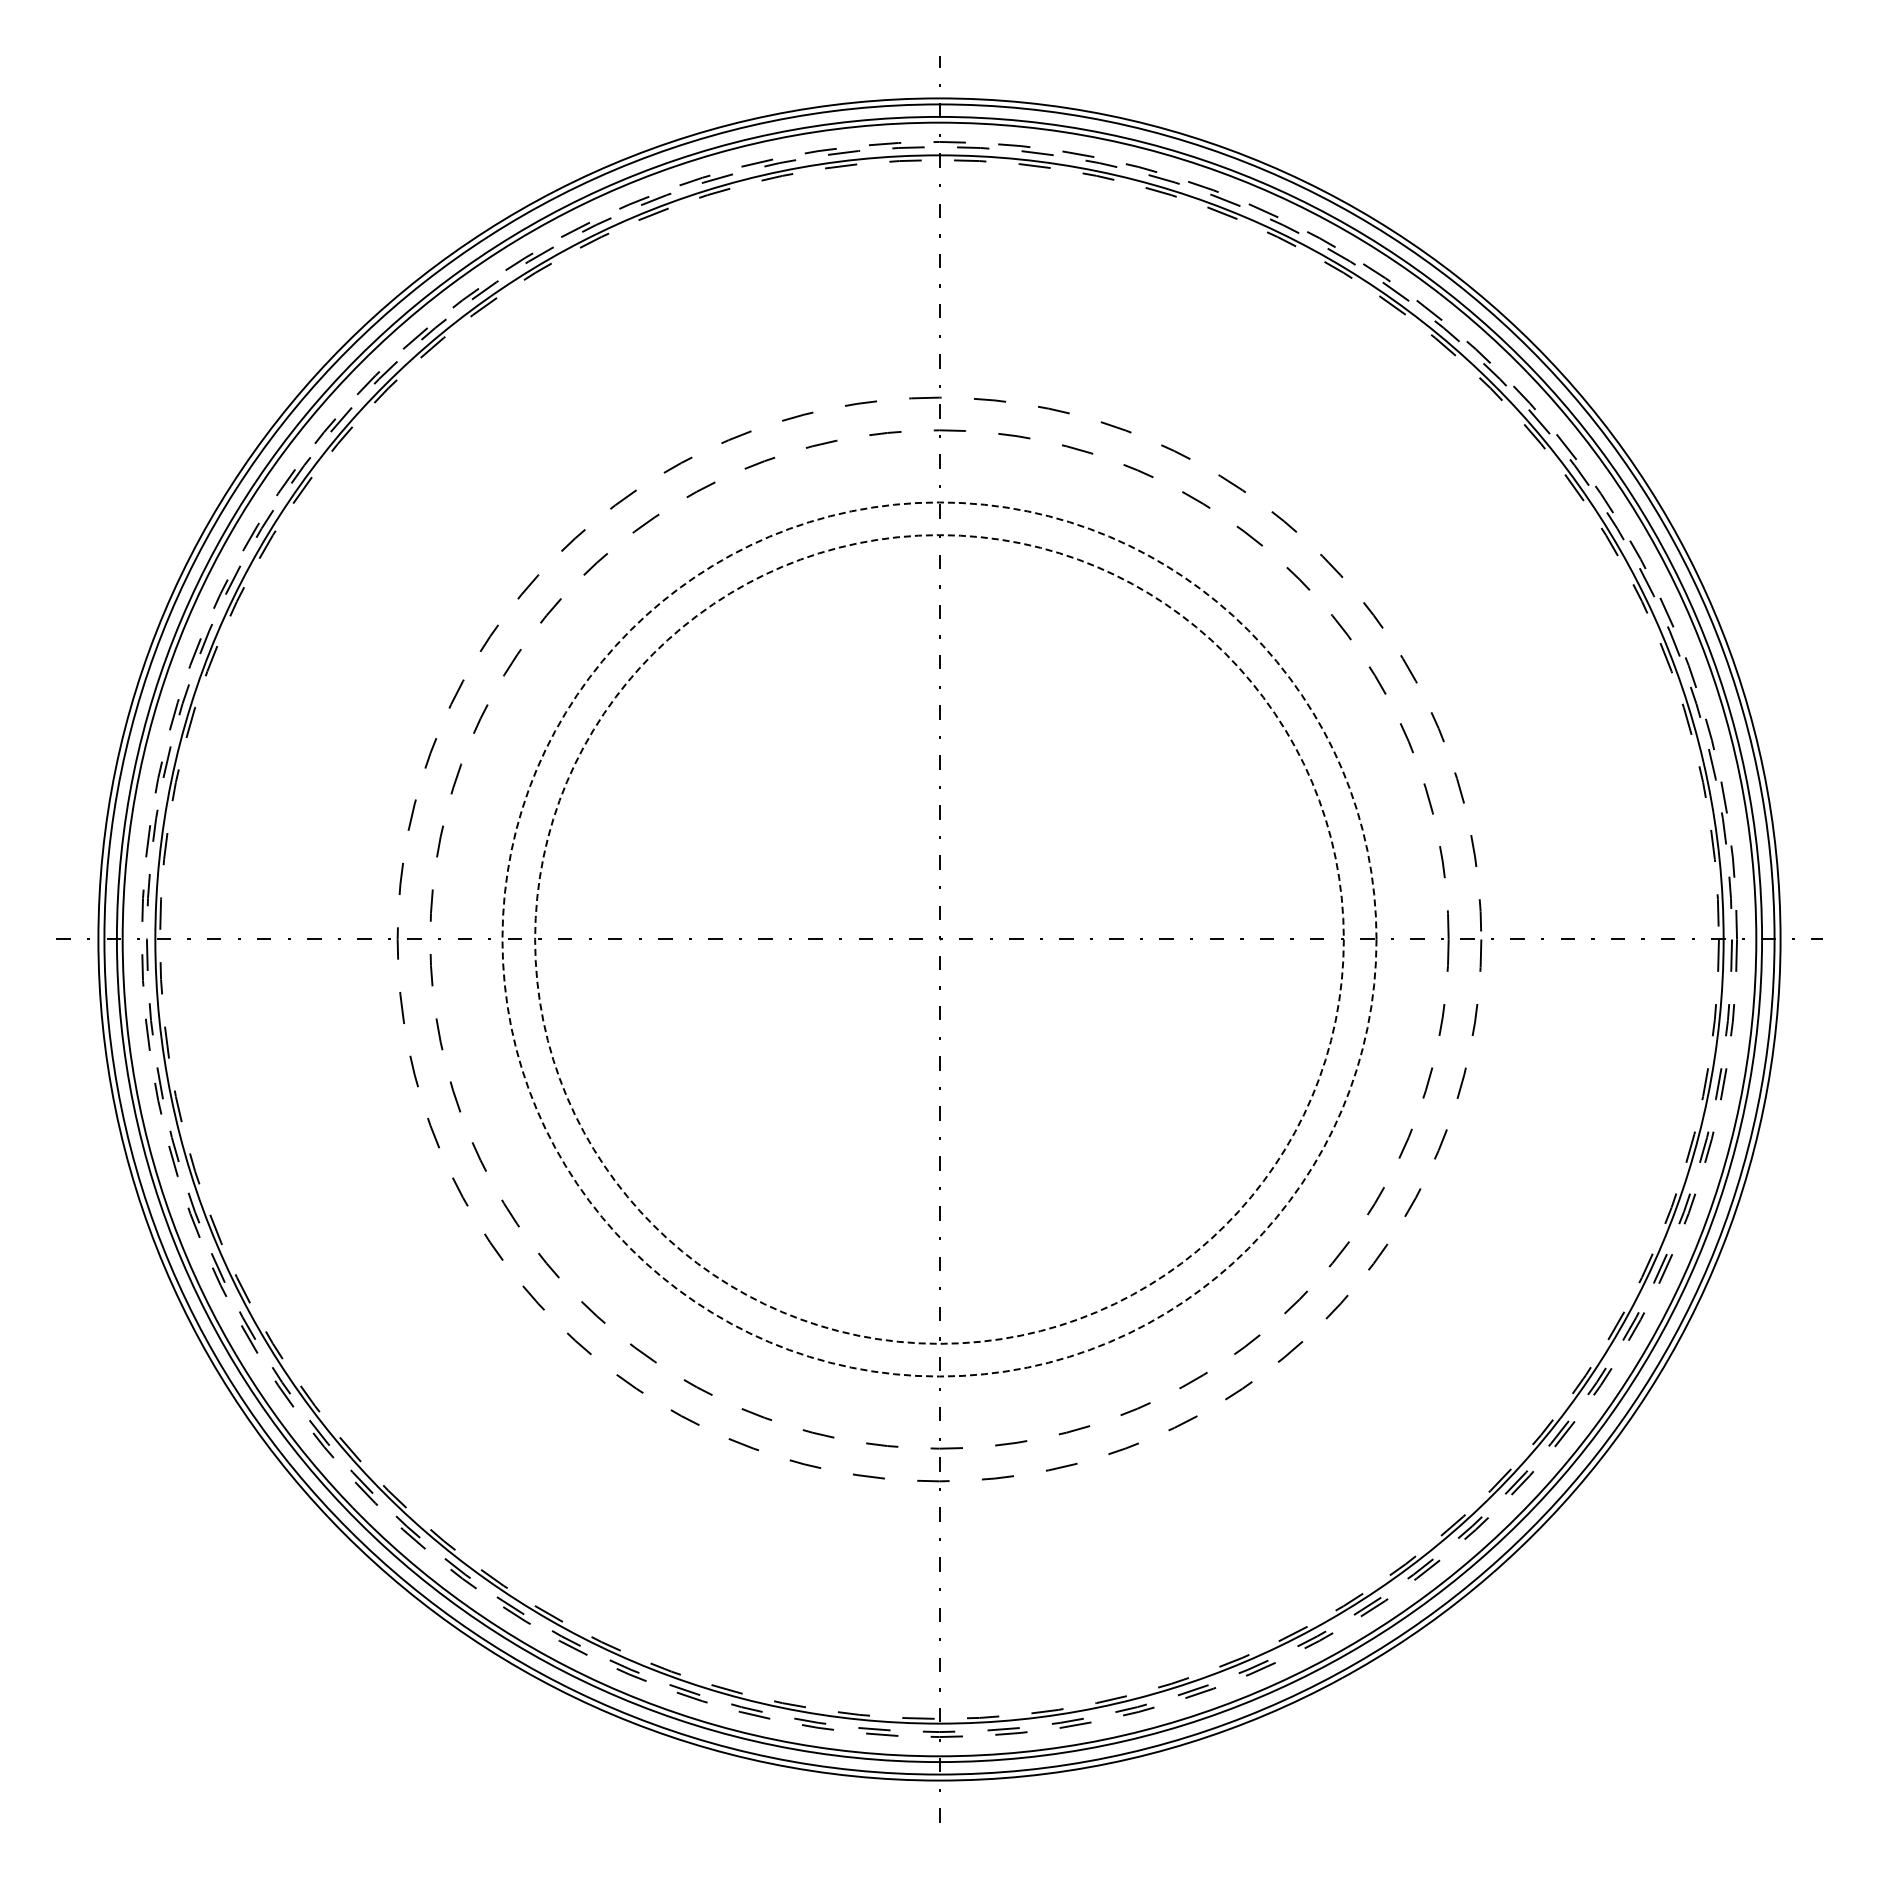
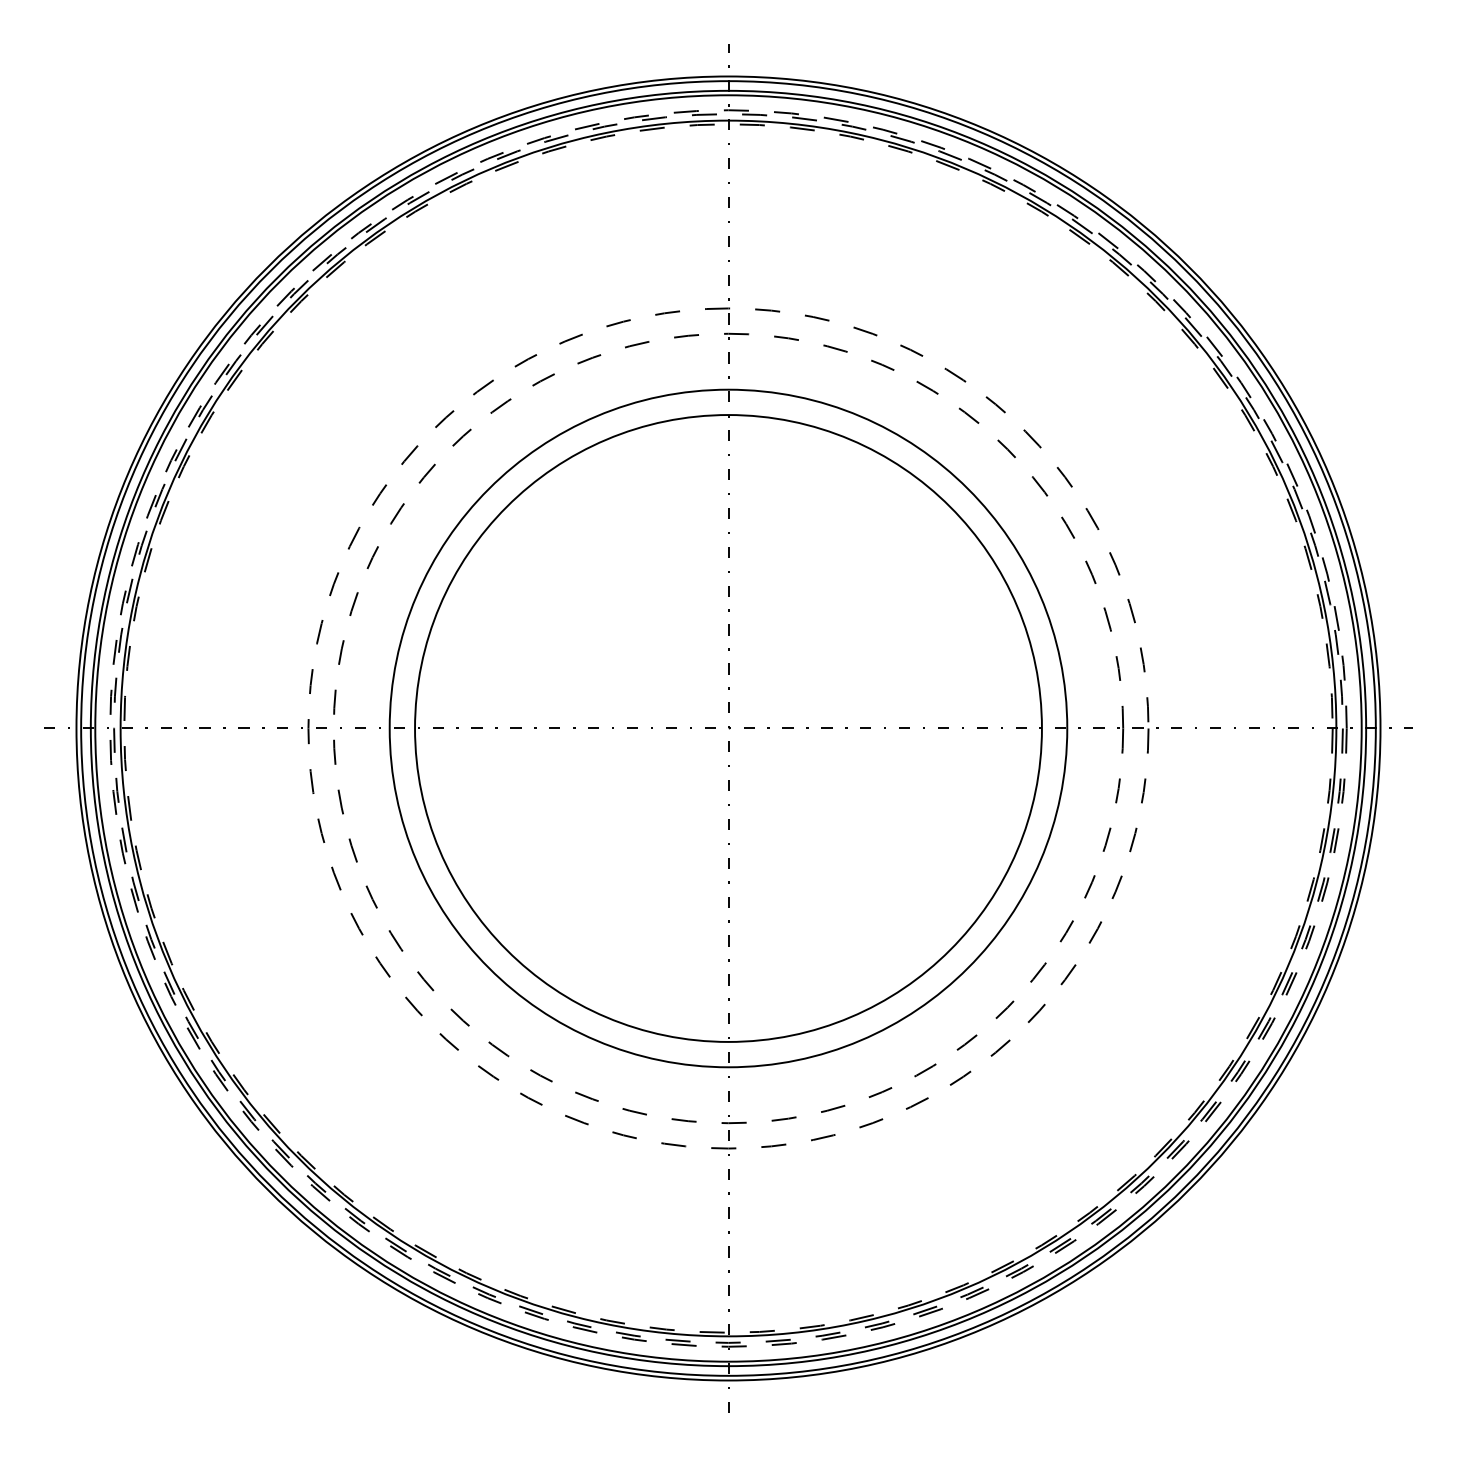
circle: (939, 939) -> (728, 728), dashed -> solid
circle: (939, 939) -> (728, 728), dashed -> solid

